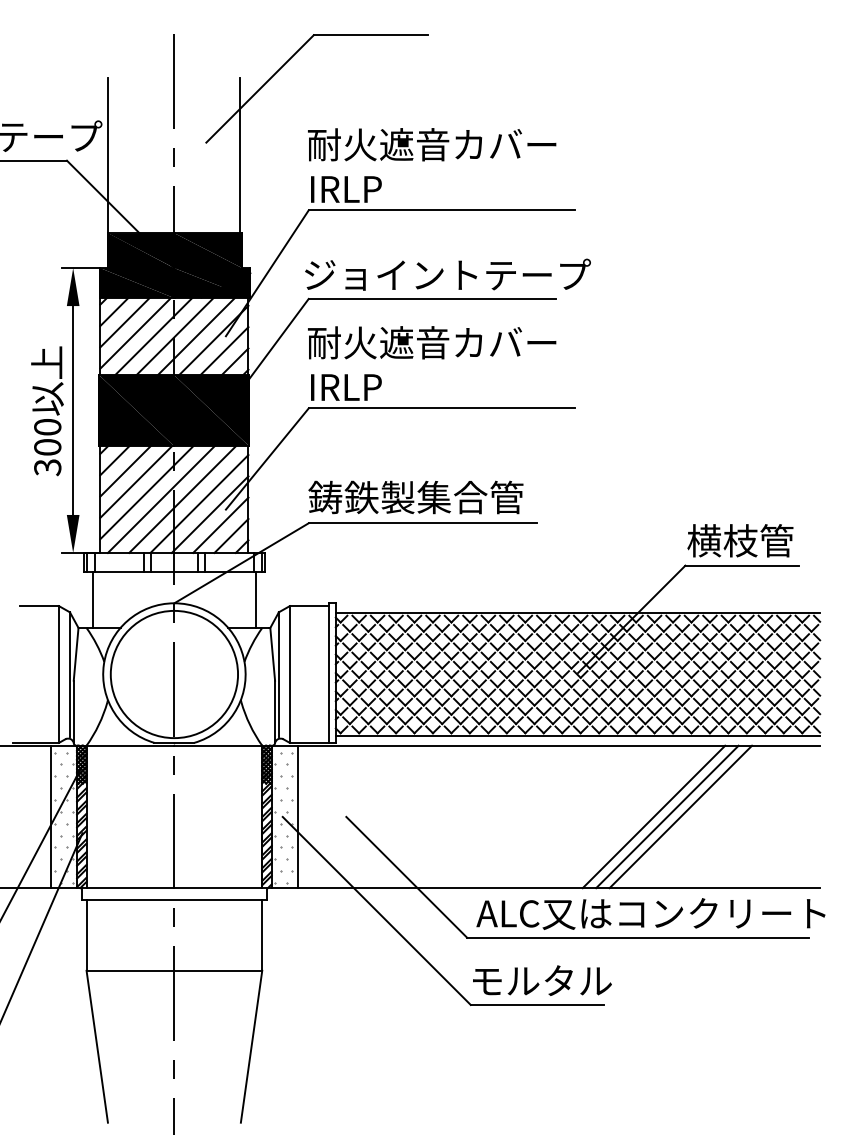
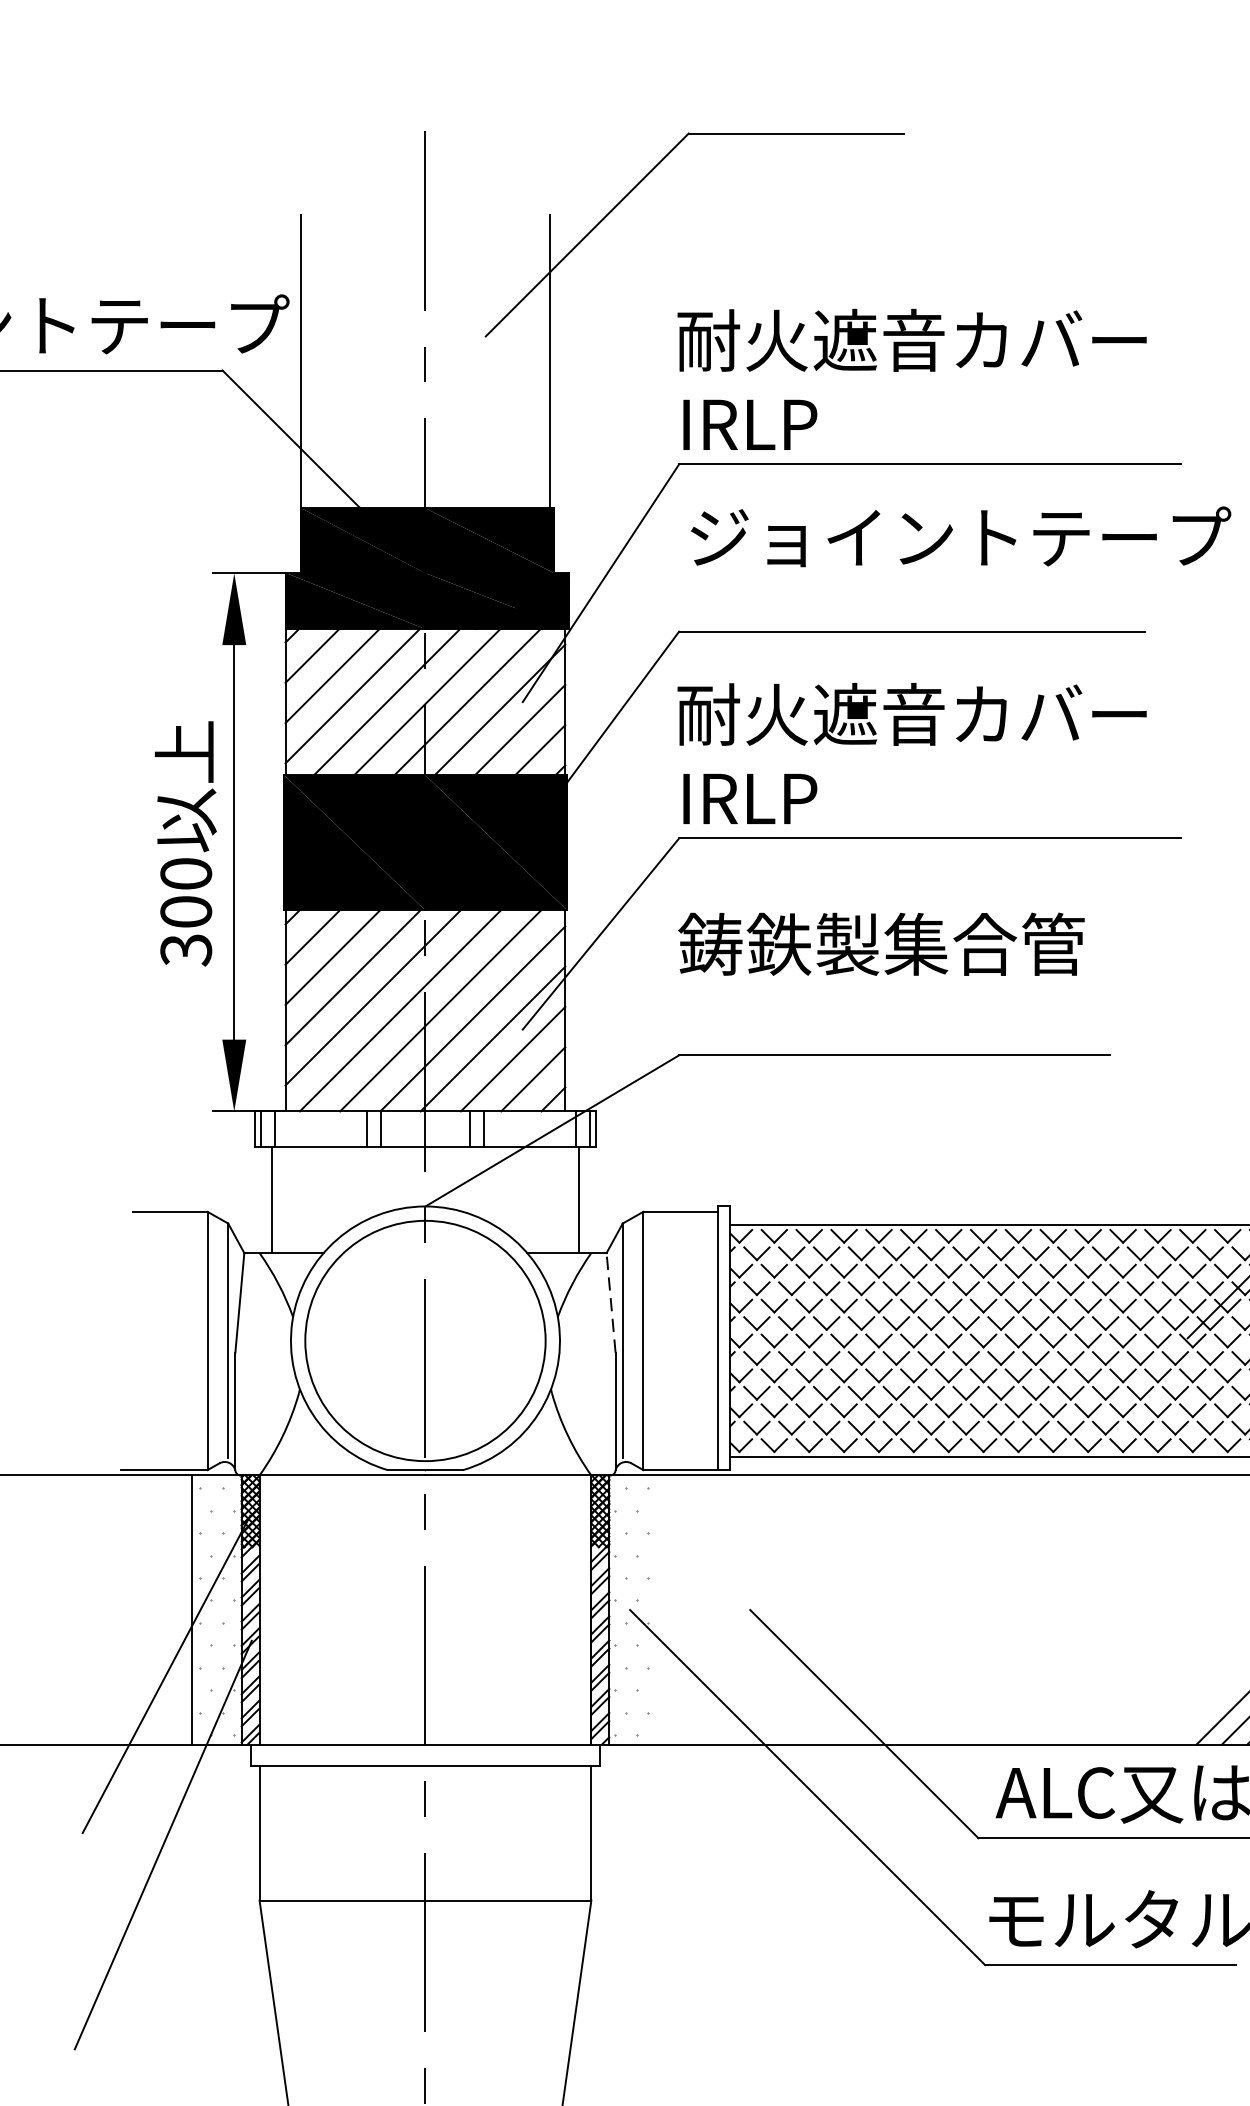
text: (447, 274) -> (960, 536), moved
text: (415, 497) -> (880, 944), moved
line: (272, 653) -> (610, 1301), solid -> dashed
line: (297, 816) -> (657, 1609), removed

